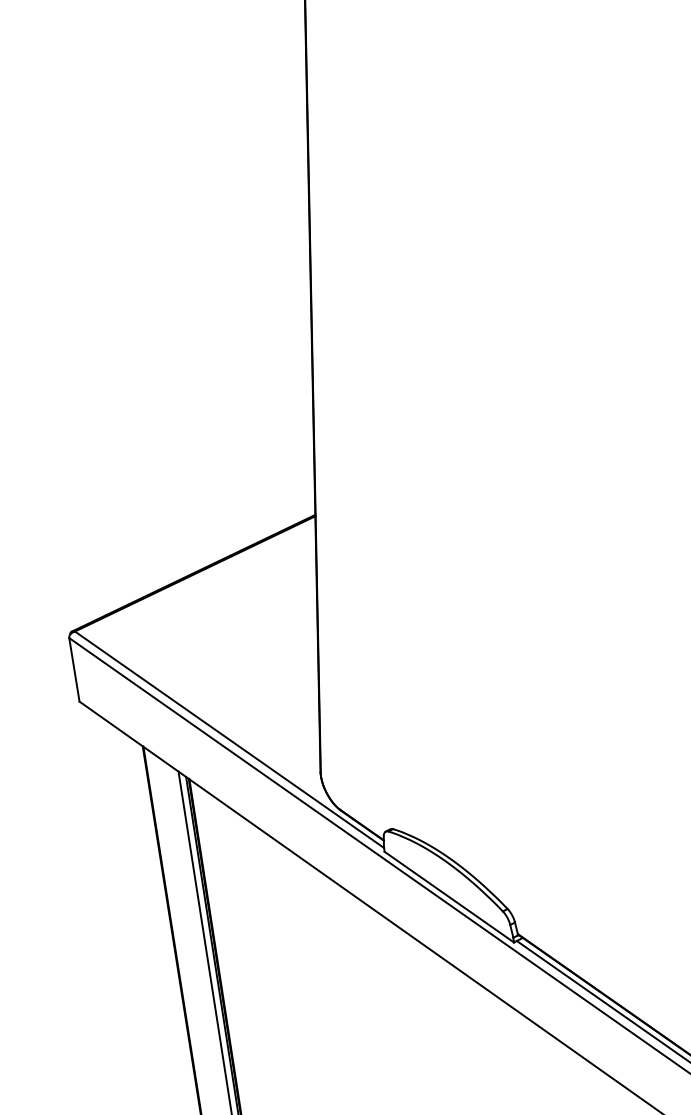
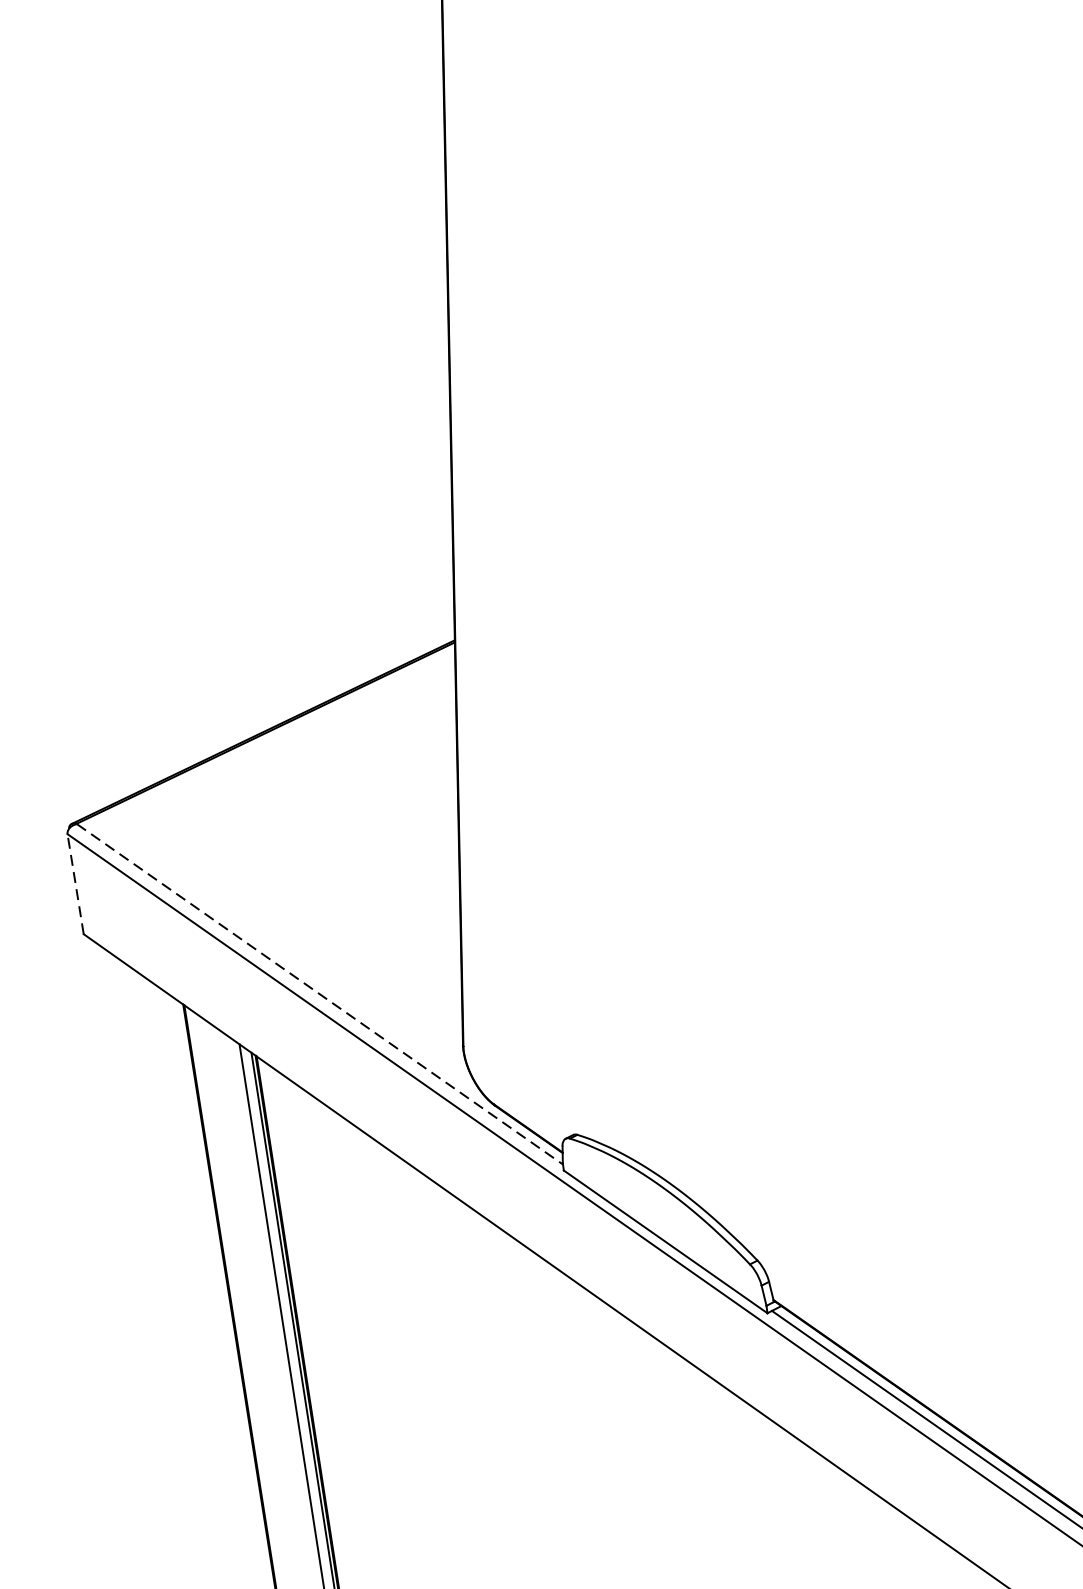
line: (74, 669) -> (75, 883), solid -> dashed
line: (229, 739) -> (319, 993), solid -> dashed

